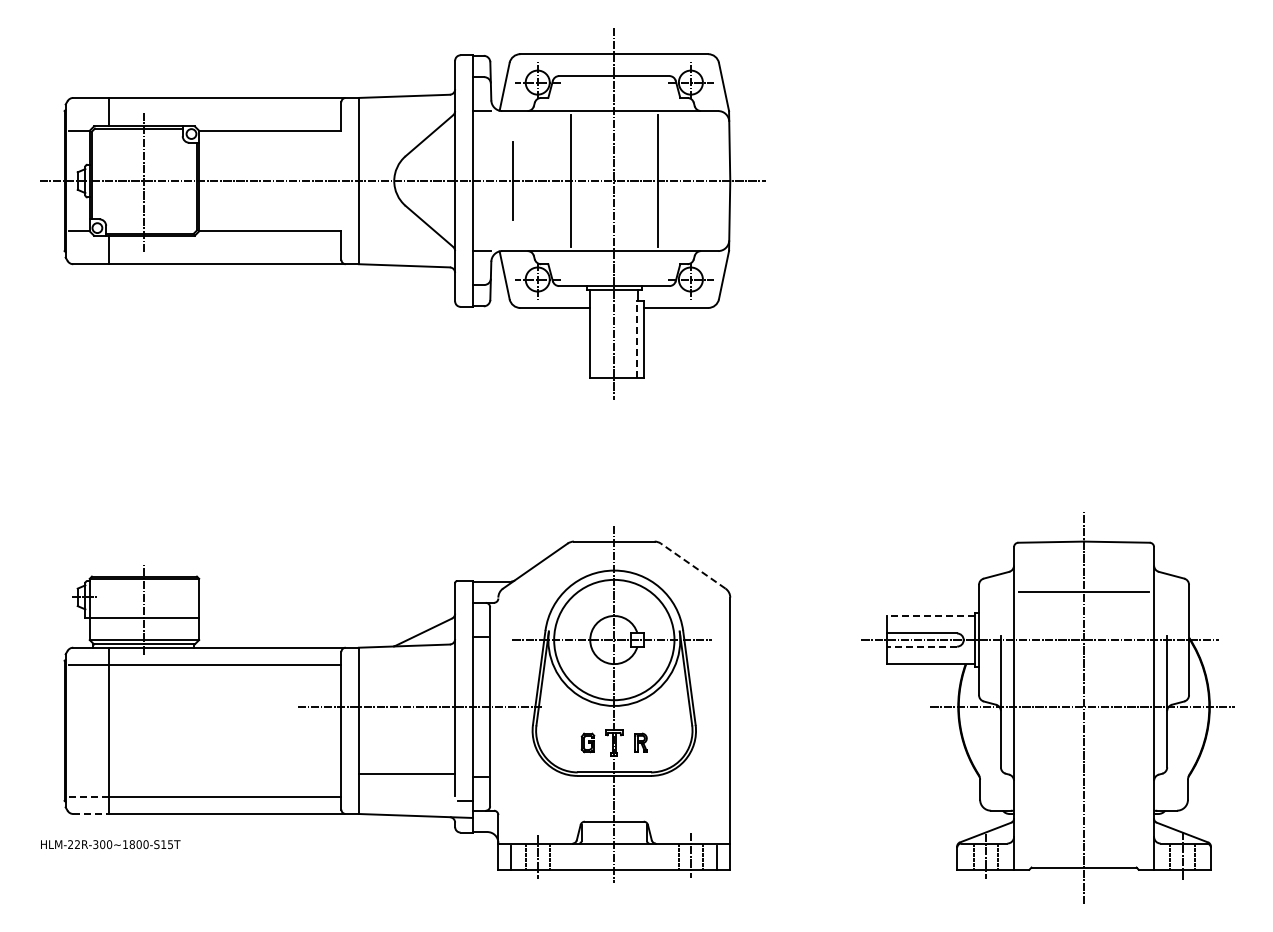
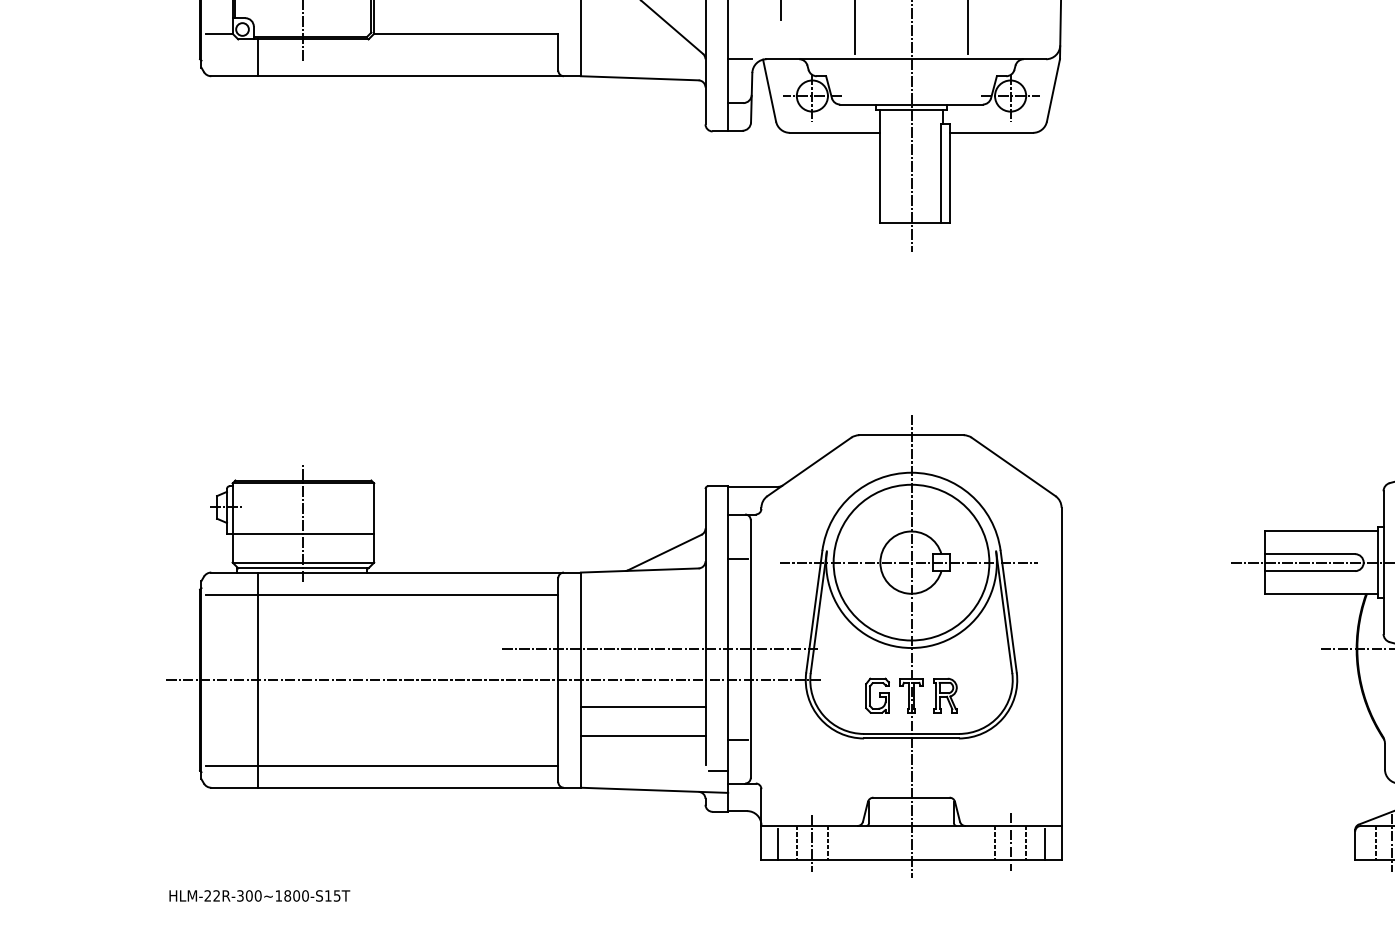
line: (637, 339) -> (941, 173), dashed -> solid
line: (692, 565) -> (1012, 466), dashed -> solid
line: (930, 615) -> (1320, 530), dashed -> solid
line: (921, 646) -> (1309, 570), dashed -> solid
line: (291, 730) -> (493, 679), added
part: (587, 742) -> (876, 695), size x1.43
part: (640, 742) -> (945, 695), size x1.43
line: (406, 751) -> (642, 706), added
line: (88, 797) -> (230, 766), dashed -> solid
line: (91, 814) -> (234, 788), dashed -> solid
text: (110, 844) -> (259, 895), moved

